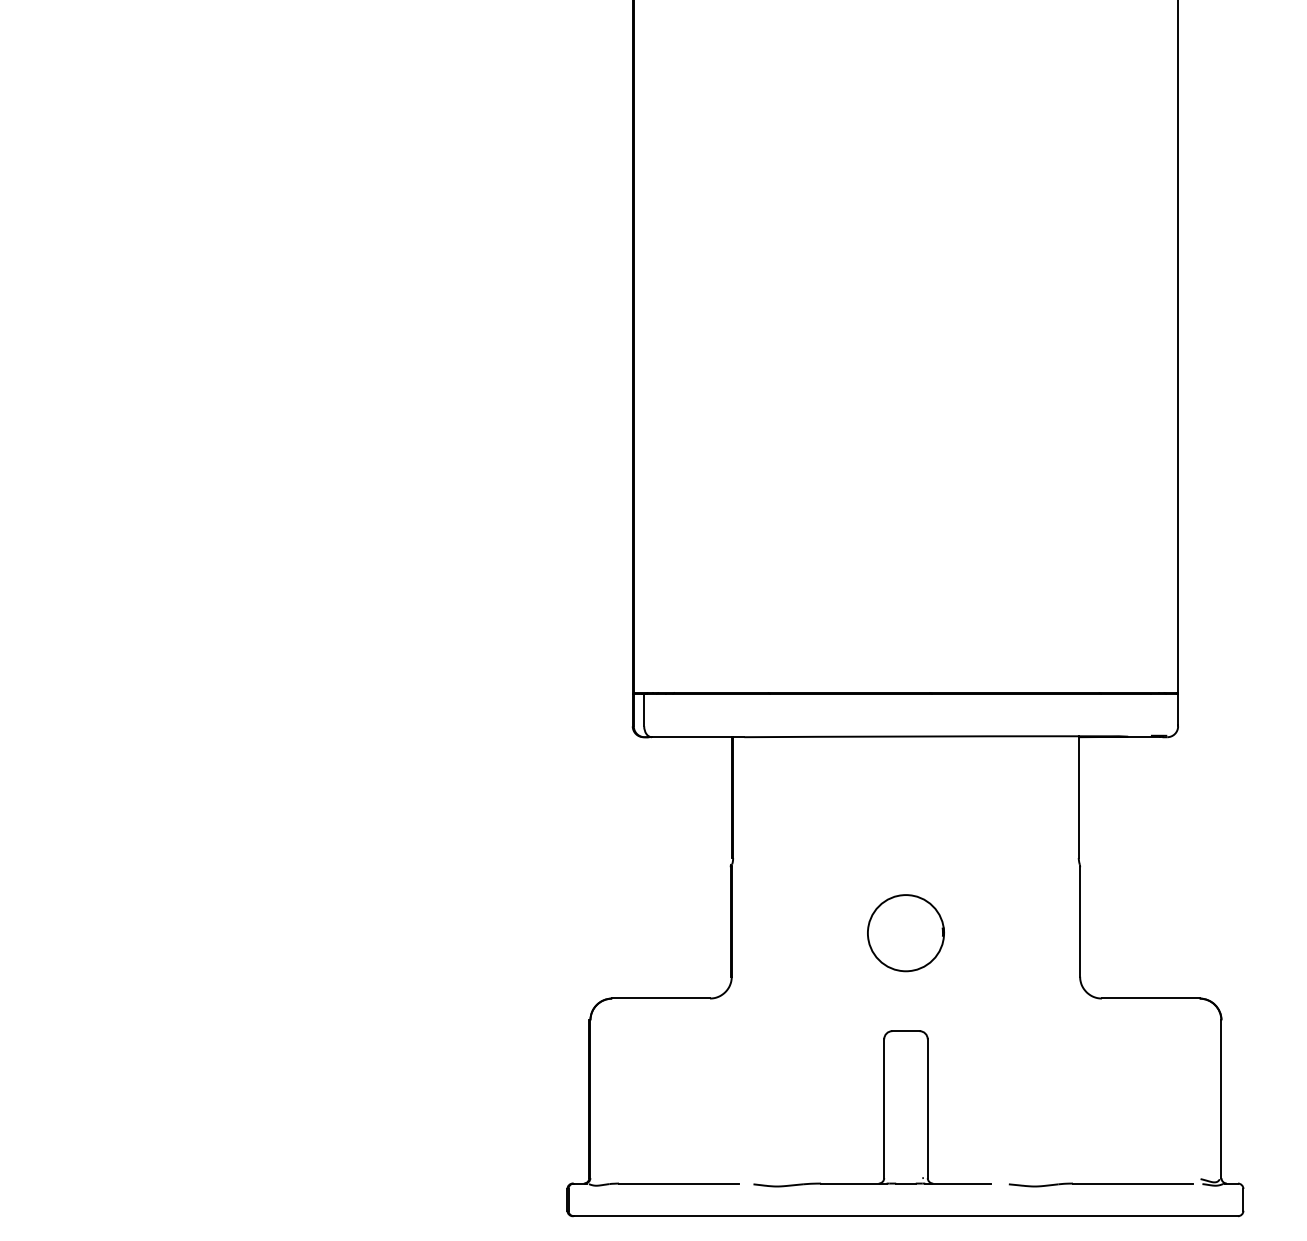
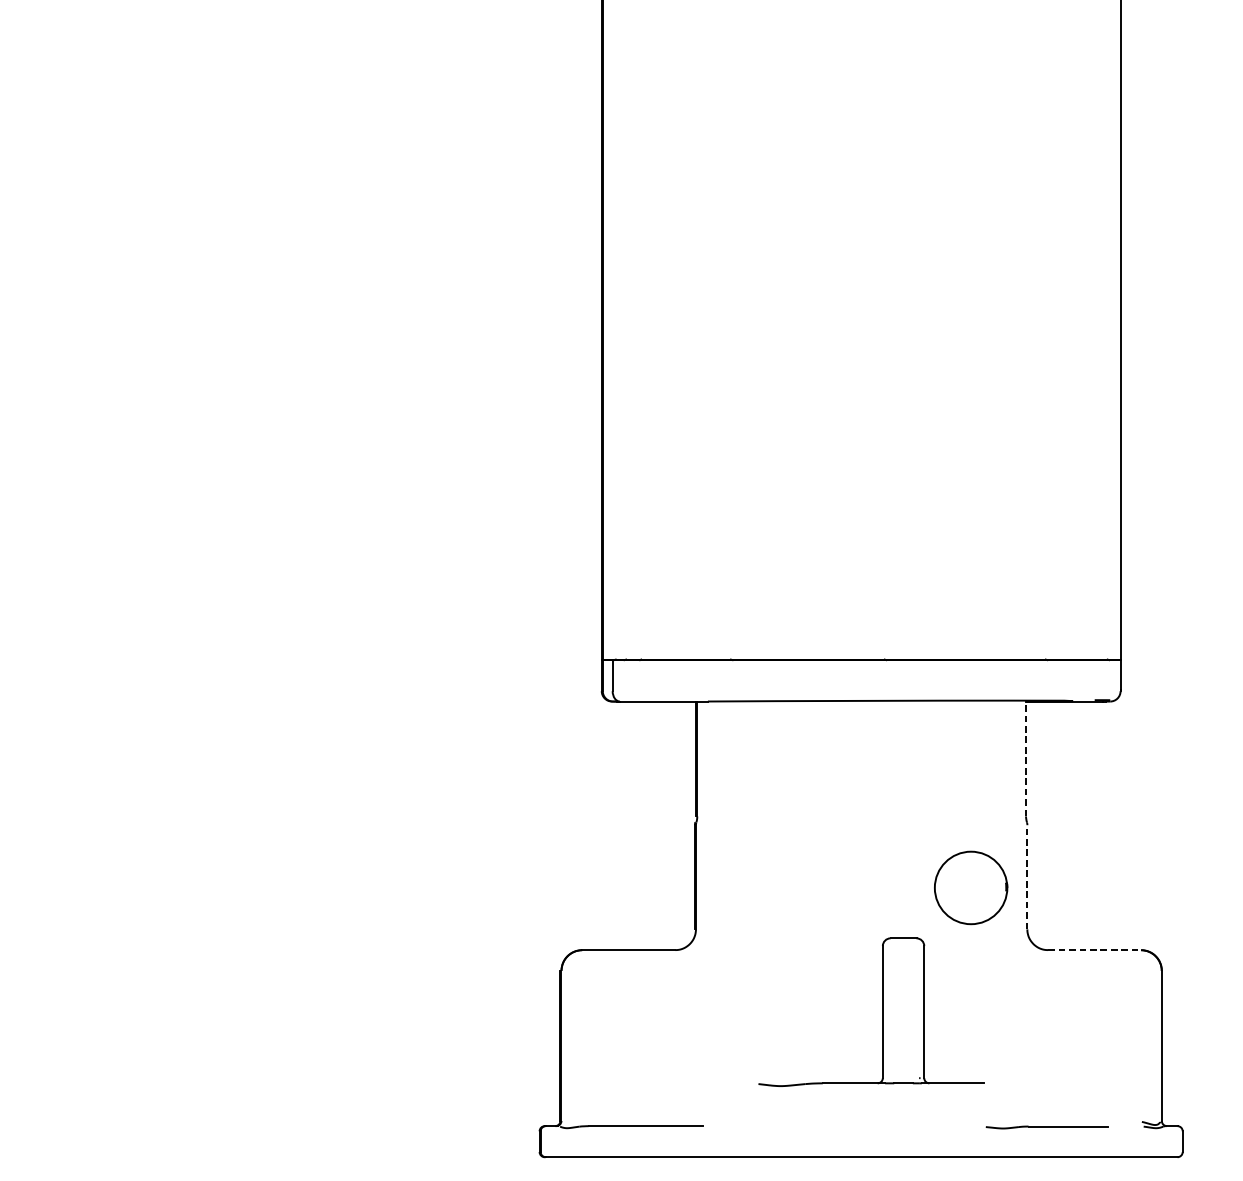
line: (1078, 797) -> (1025, 758), solid -> dashed
line: (1080, 921) -> (1027, 876), solid -> dashed
circle: (905, 933) -> (970, 888), moved
line: (1150, 998) -> (1094, 950), solid -> dashed
part: (883, 1108) -> (882, 1011), moved
part: (1100, 1184) -> (1046, 1127), size x0.7

